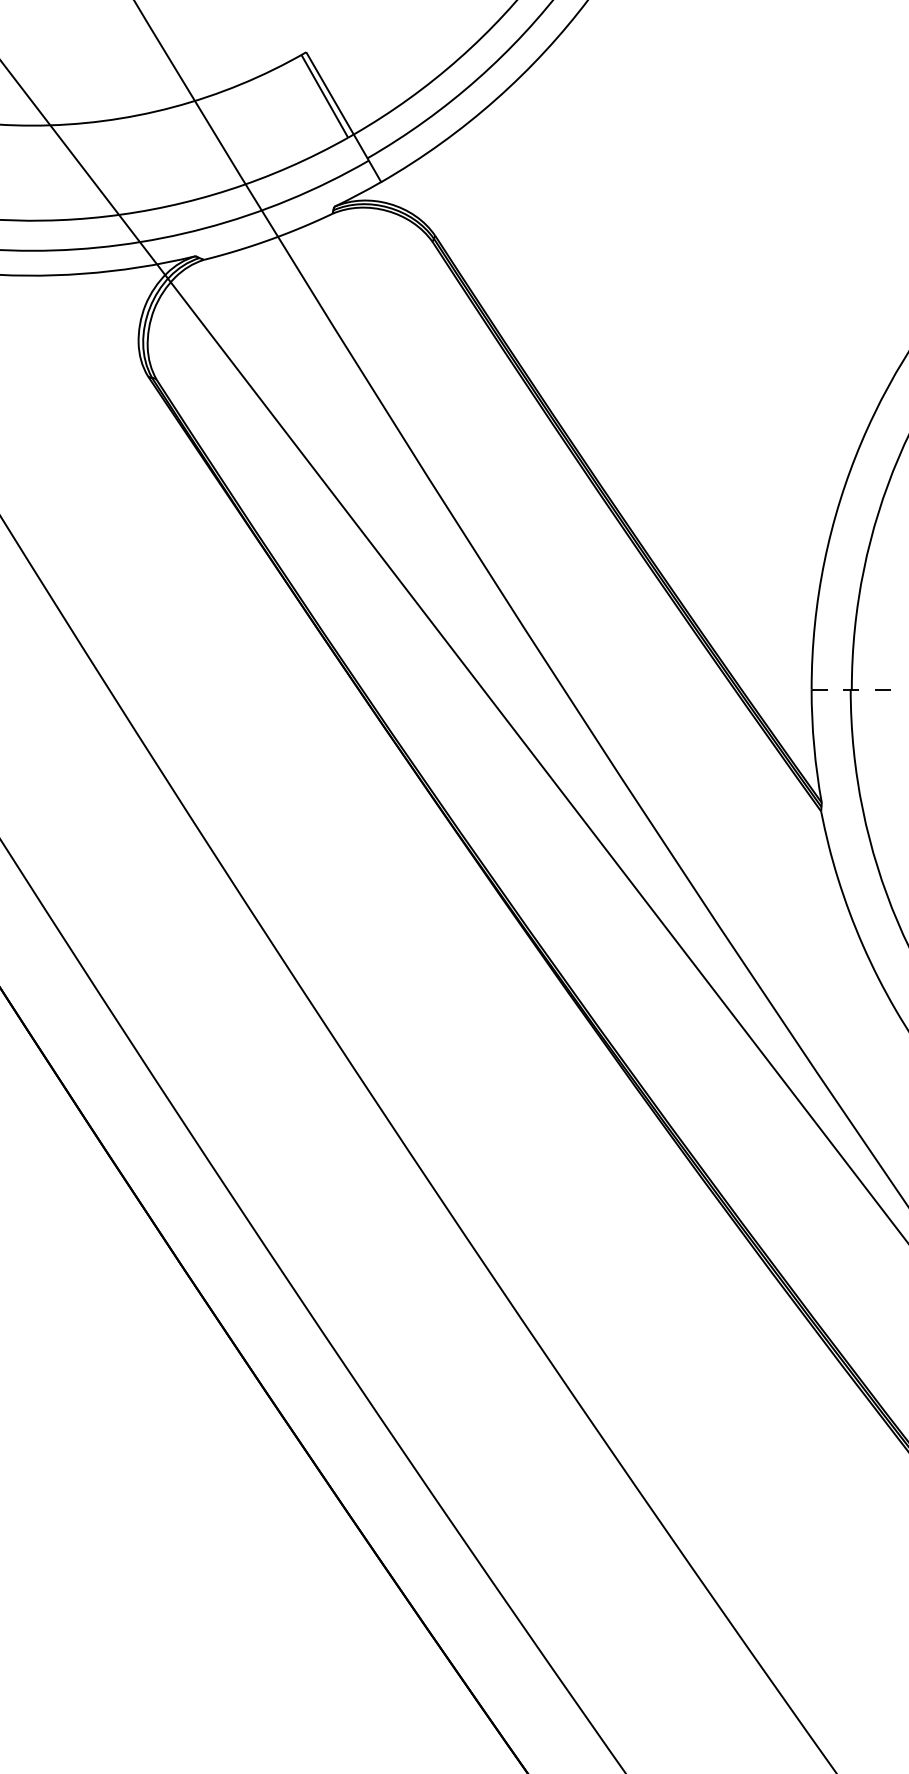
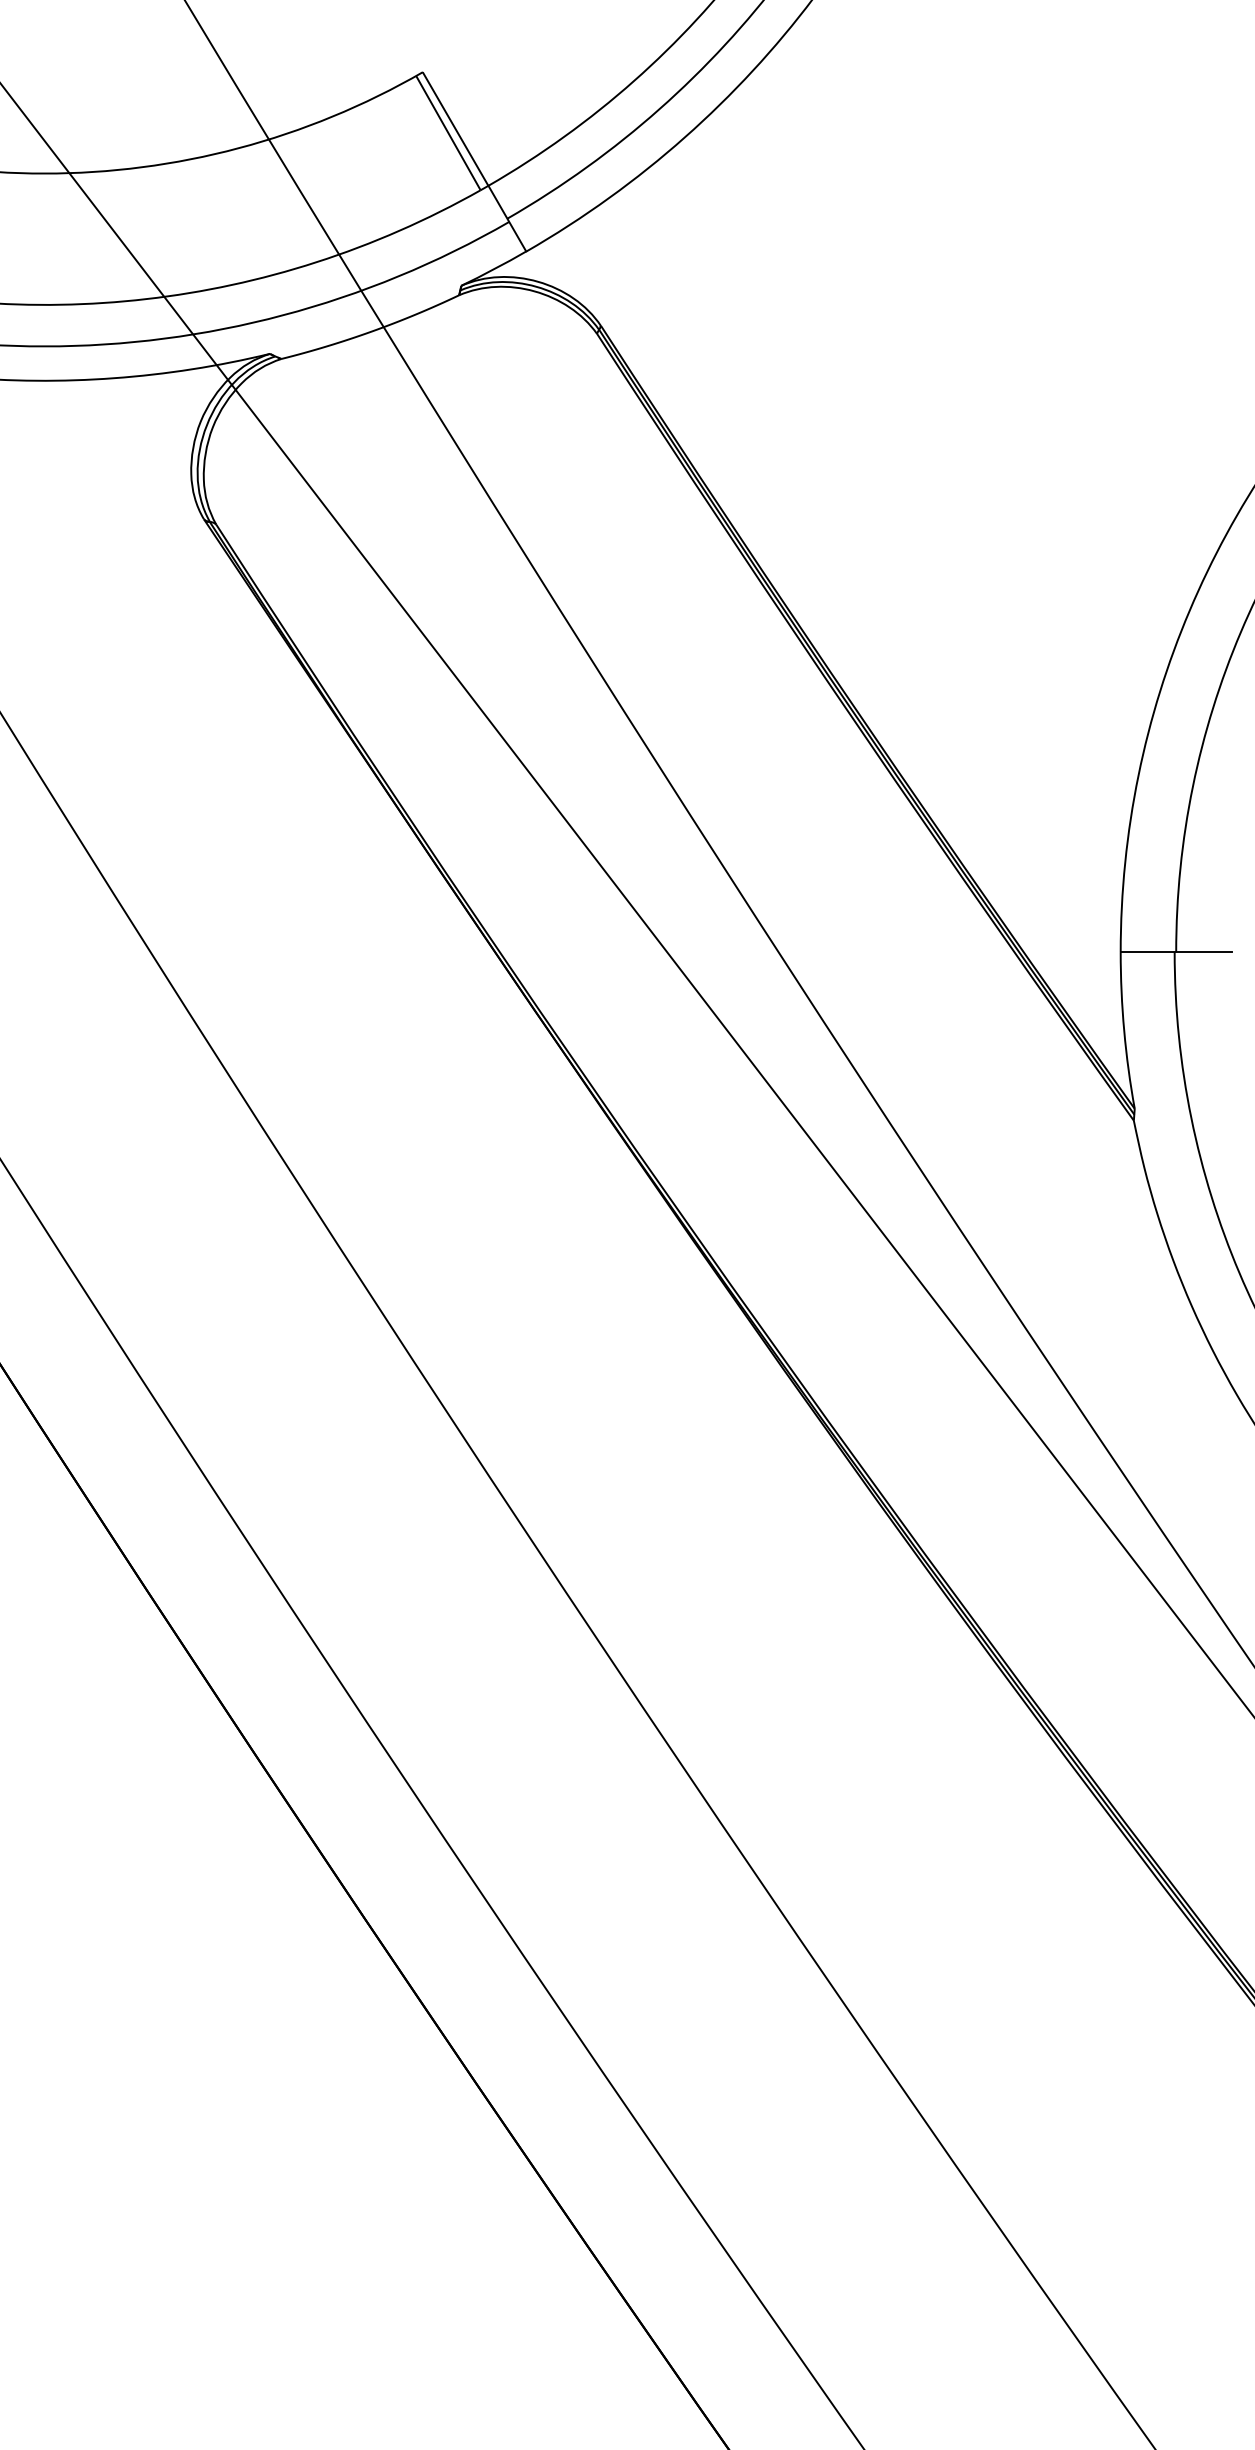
line: (852, 689) -> (1177, 952), dashed -> solid

